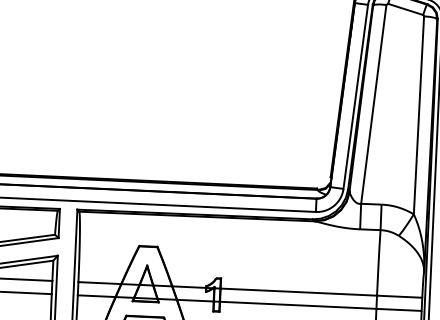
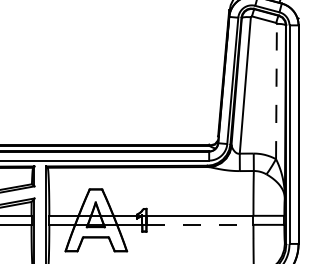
line: (419, 115) -> (276, 91), solid -> dashed
line: (298, 304) -> (200, 224), solid -> dashed

